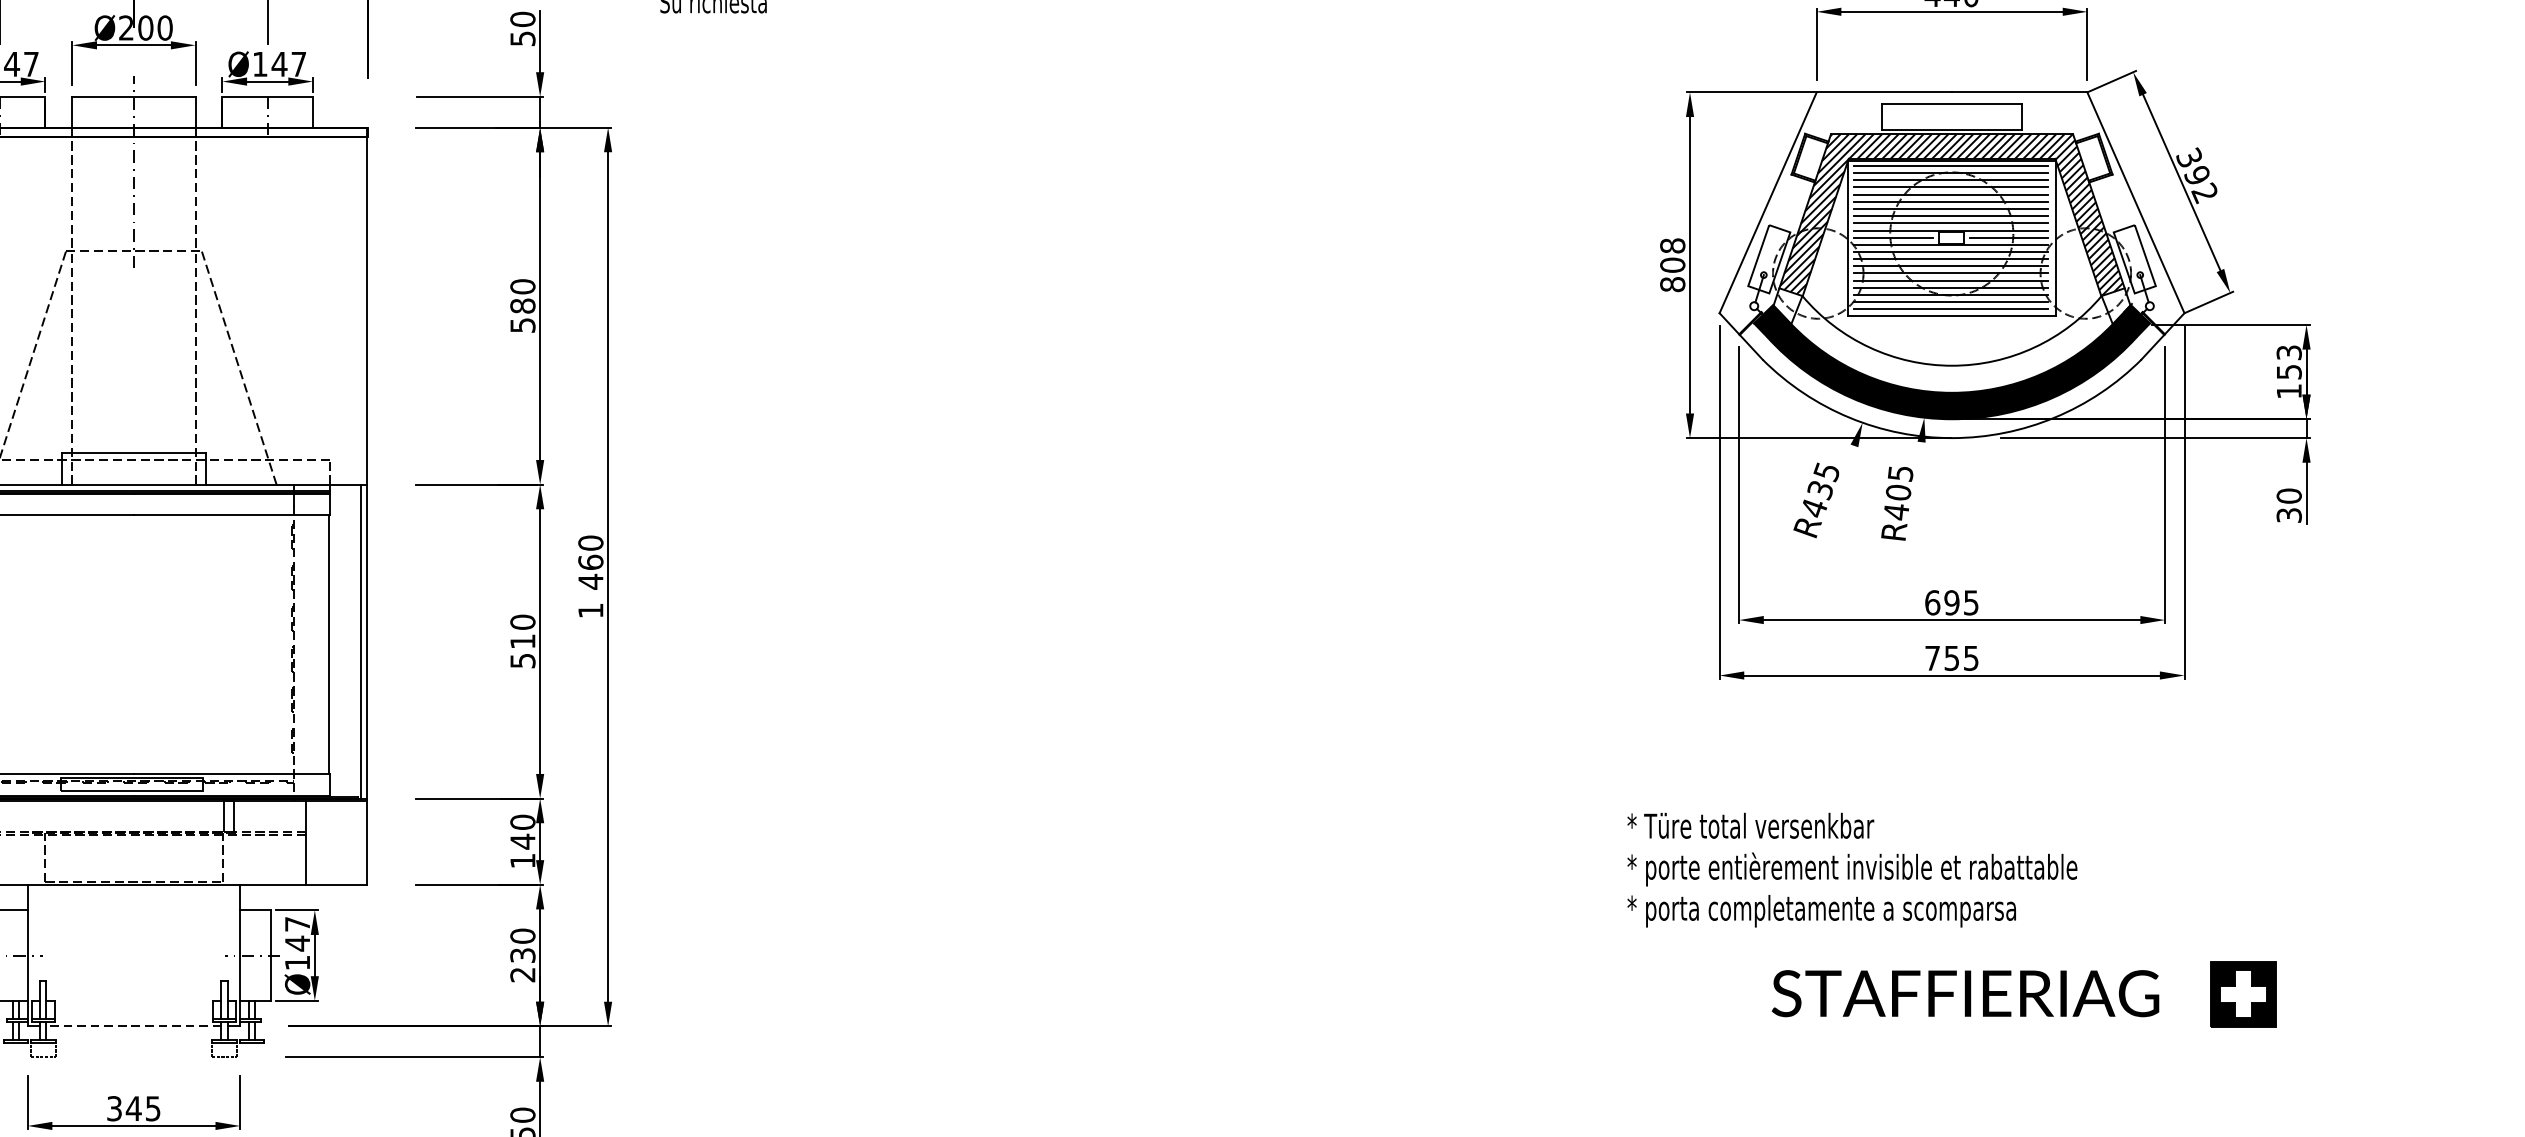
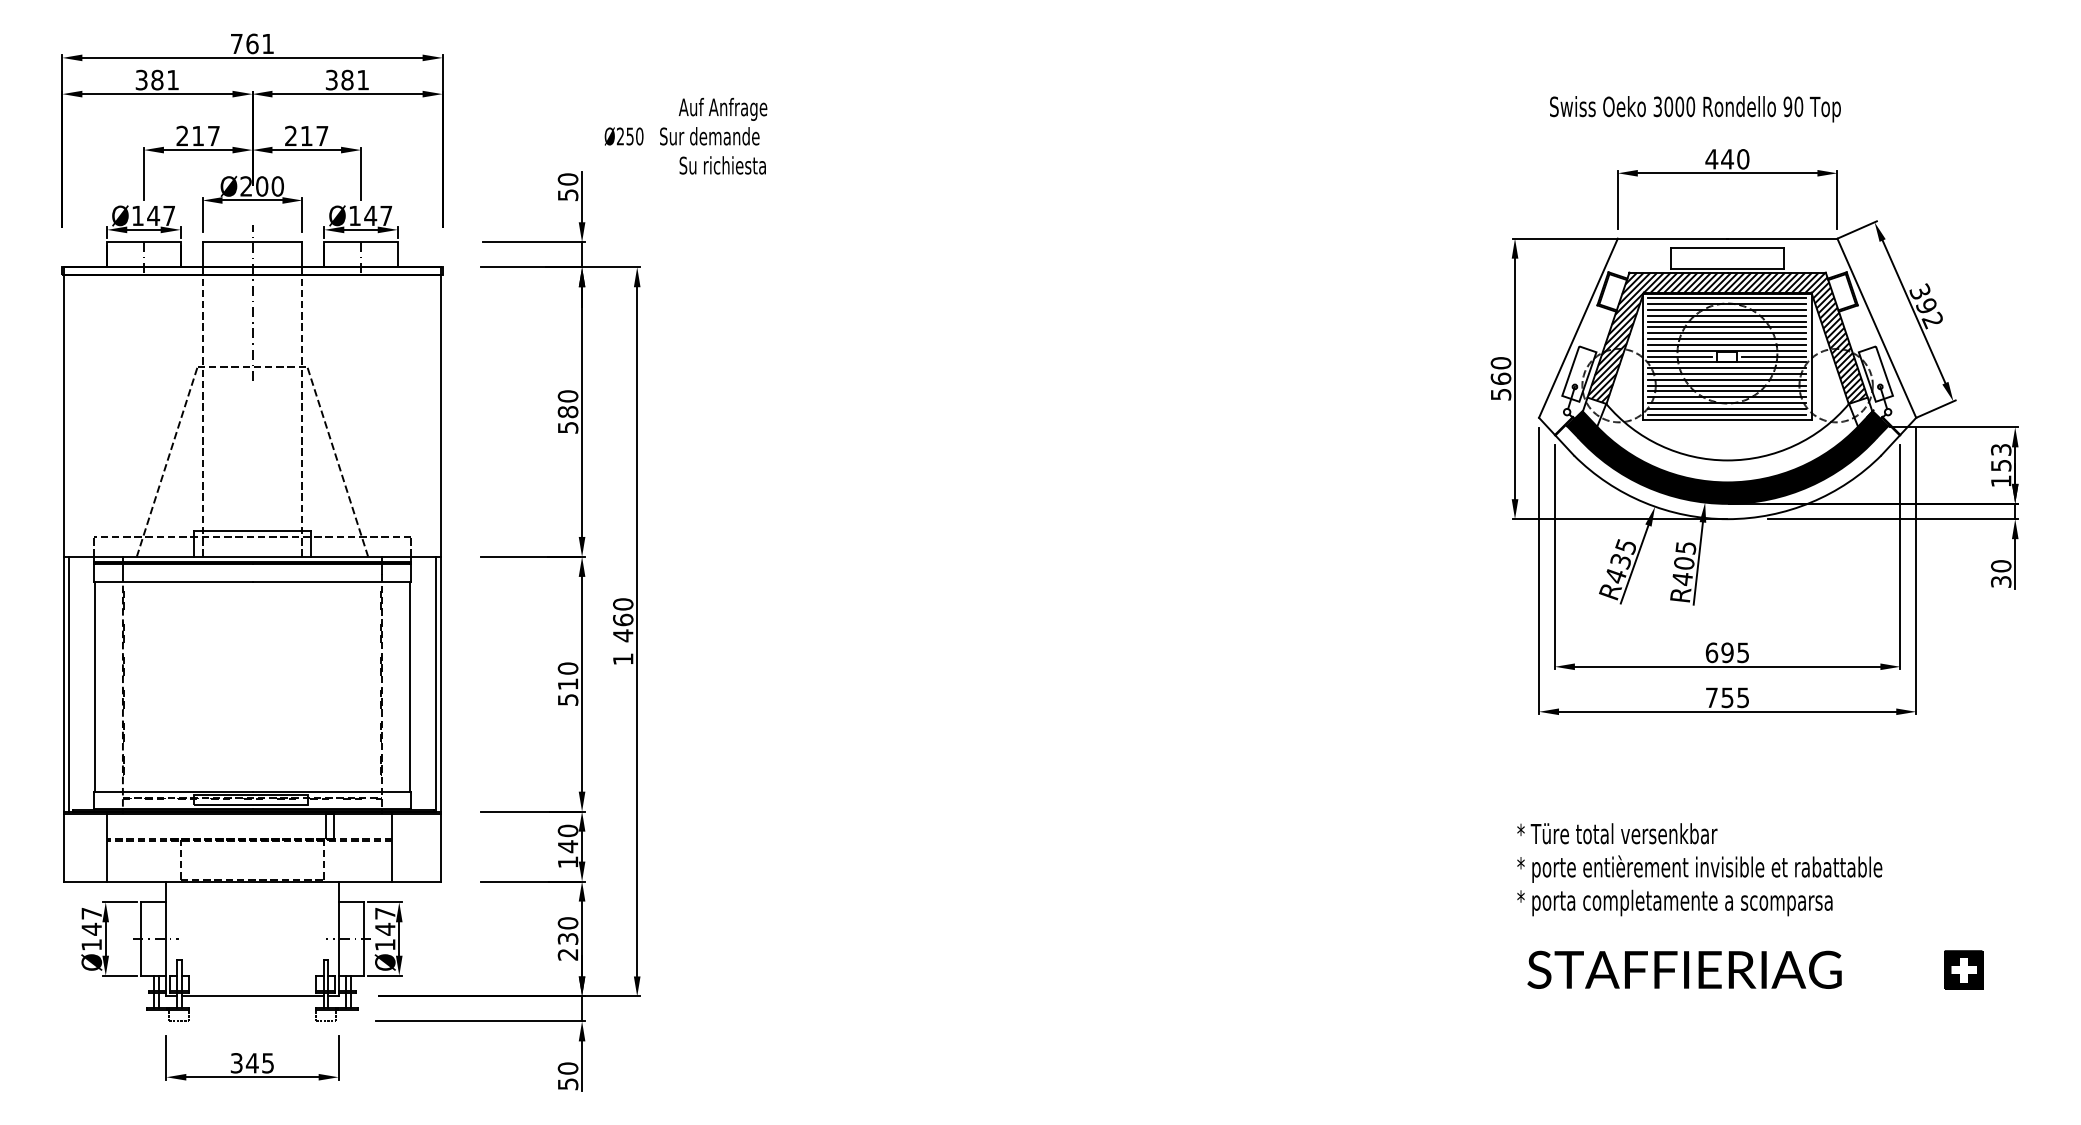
text: (1672, 264) -> (1500, 378), 808 -> 560
line: (1914, 492) -> (1697, 563), added
line: (1837, 493) -> (1634, 564), added
text: (1852, 869) -> (1699, 869), moved
text: (1965, 993) -> (1684, 969), moved
part: (2242, 993) -> (1963, 969), size x0.71
line: (133, 1026) -> (252, 996), dashed -> solid

